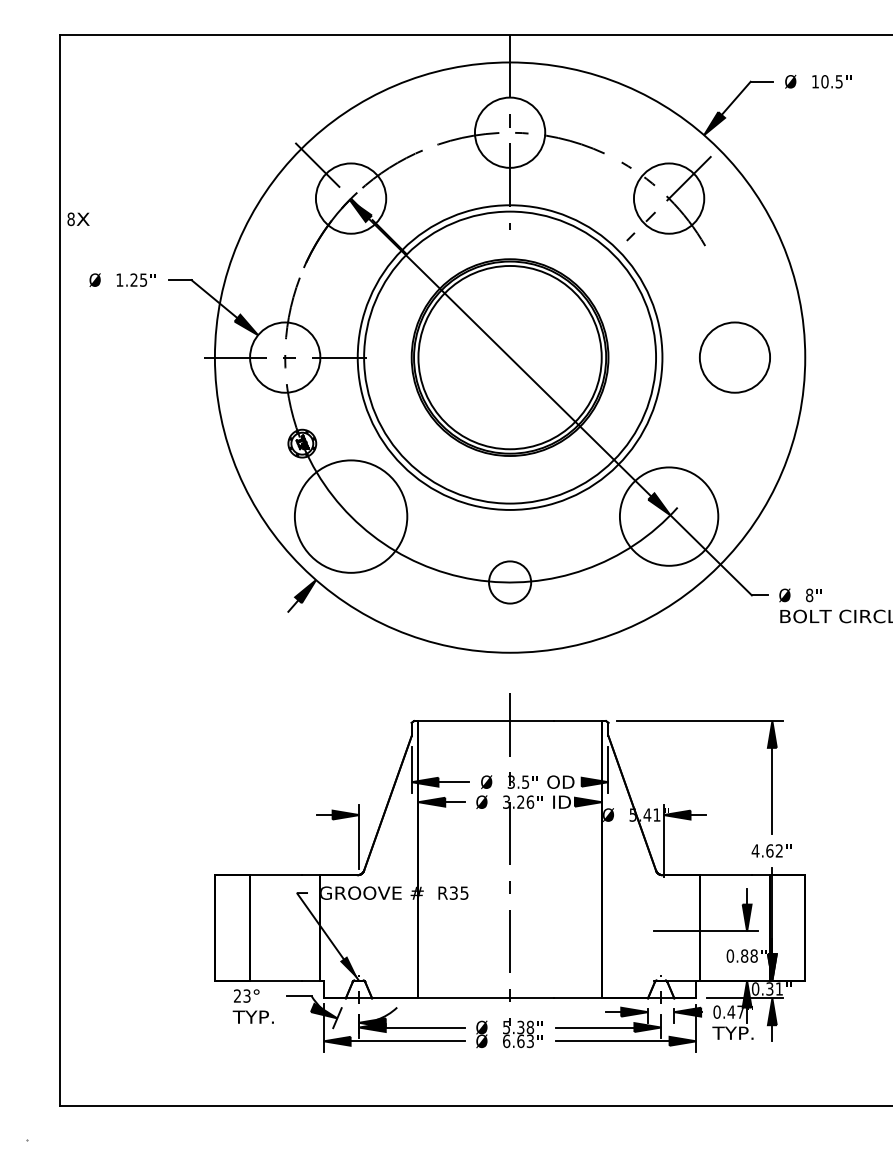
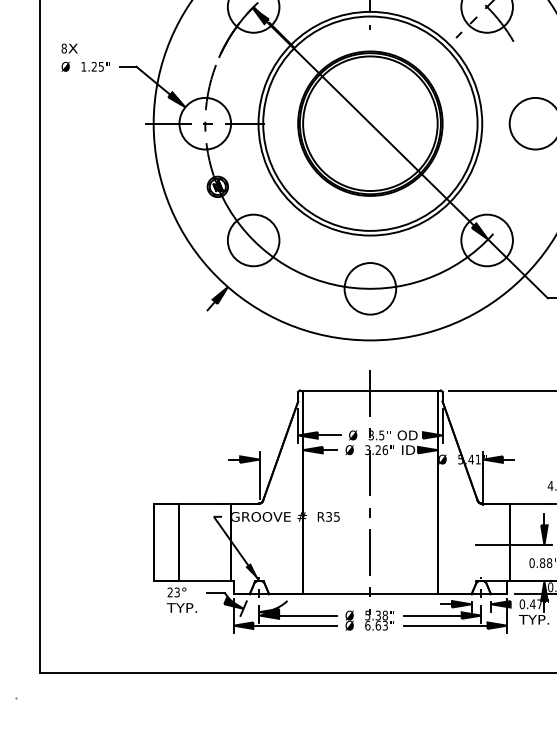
text: (78, 219) -> (69, 48), moved
circle: (350, 516) -> (253, 240), size x0.62
circle: (668, 516) -> (486, 240), size x0.71
circle: (509, 582) -> (369, 288), size x1.67

